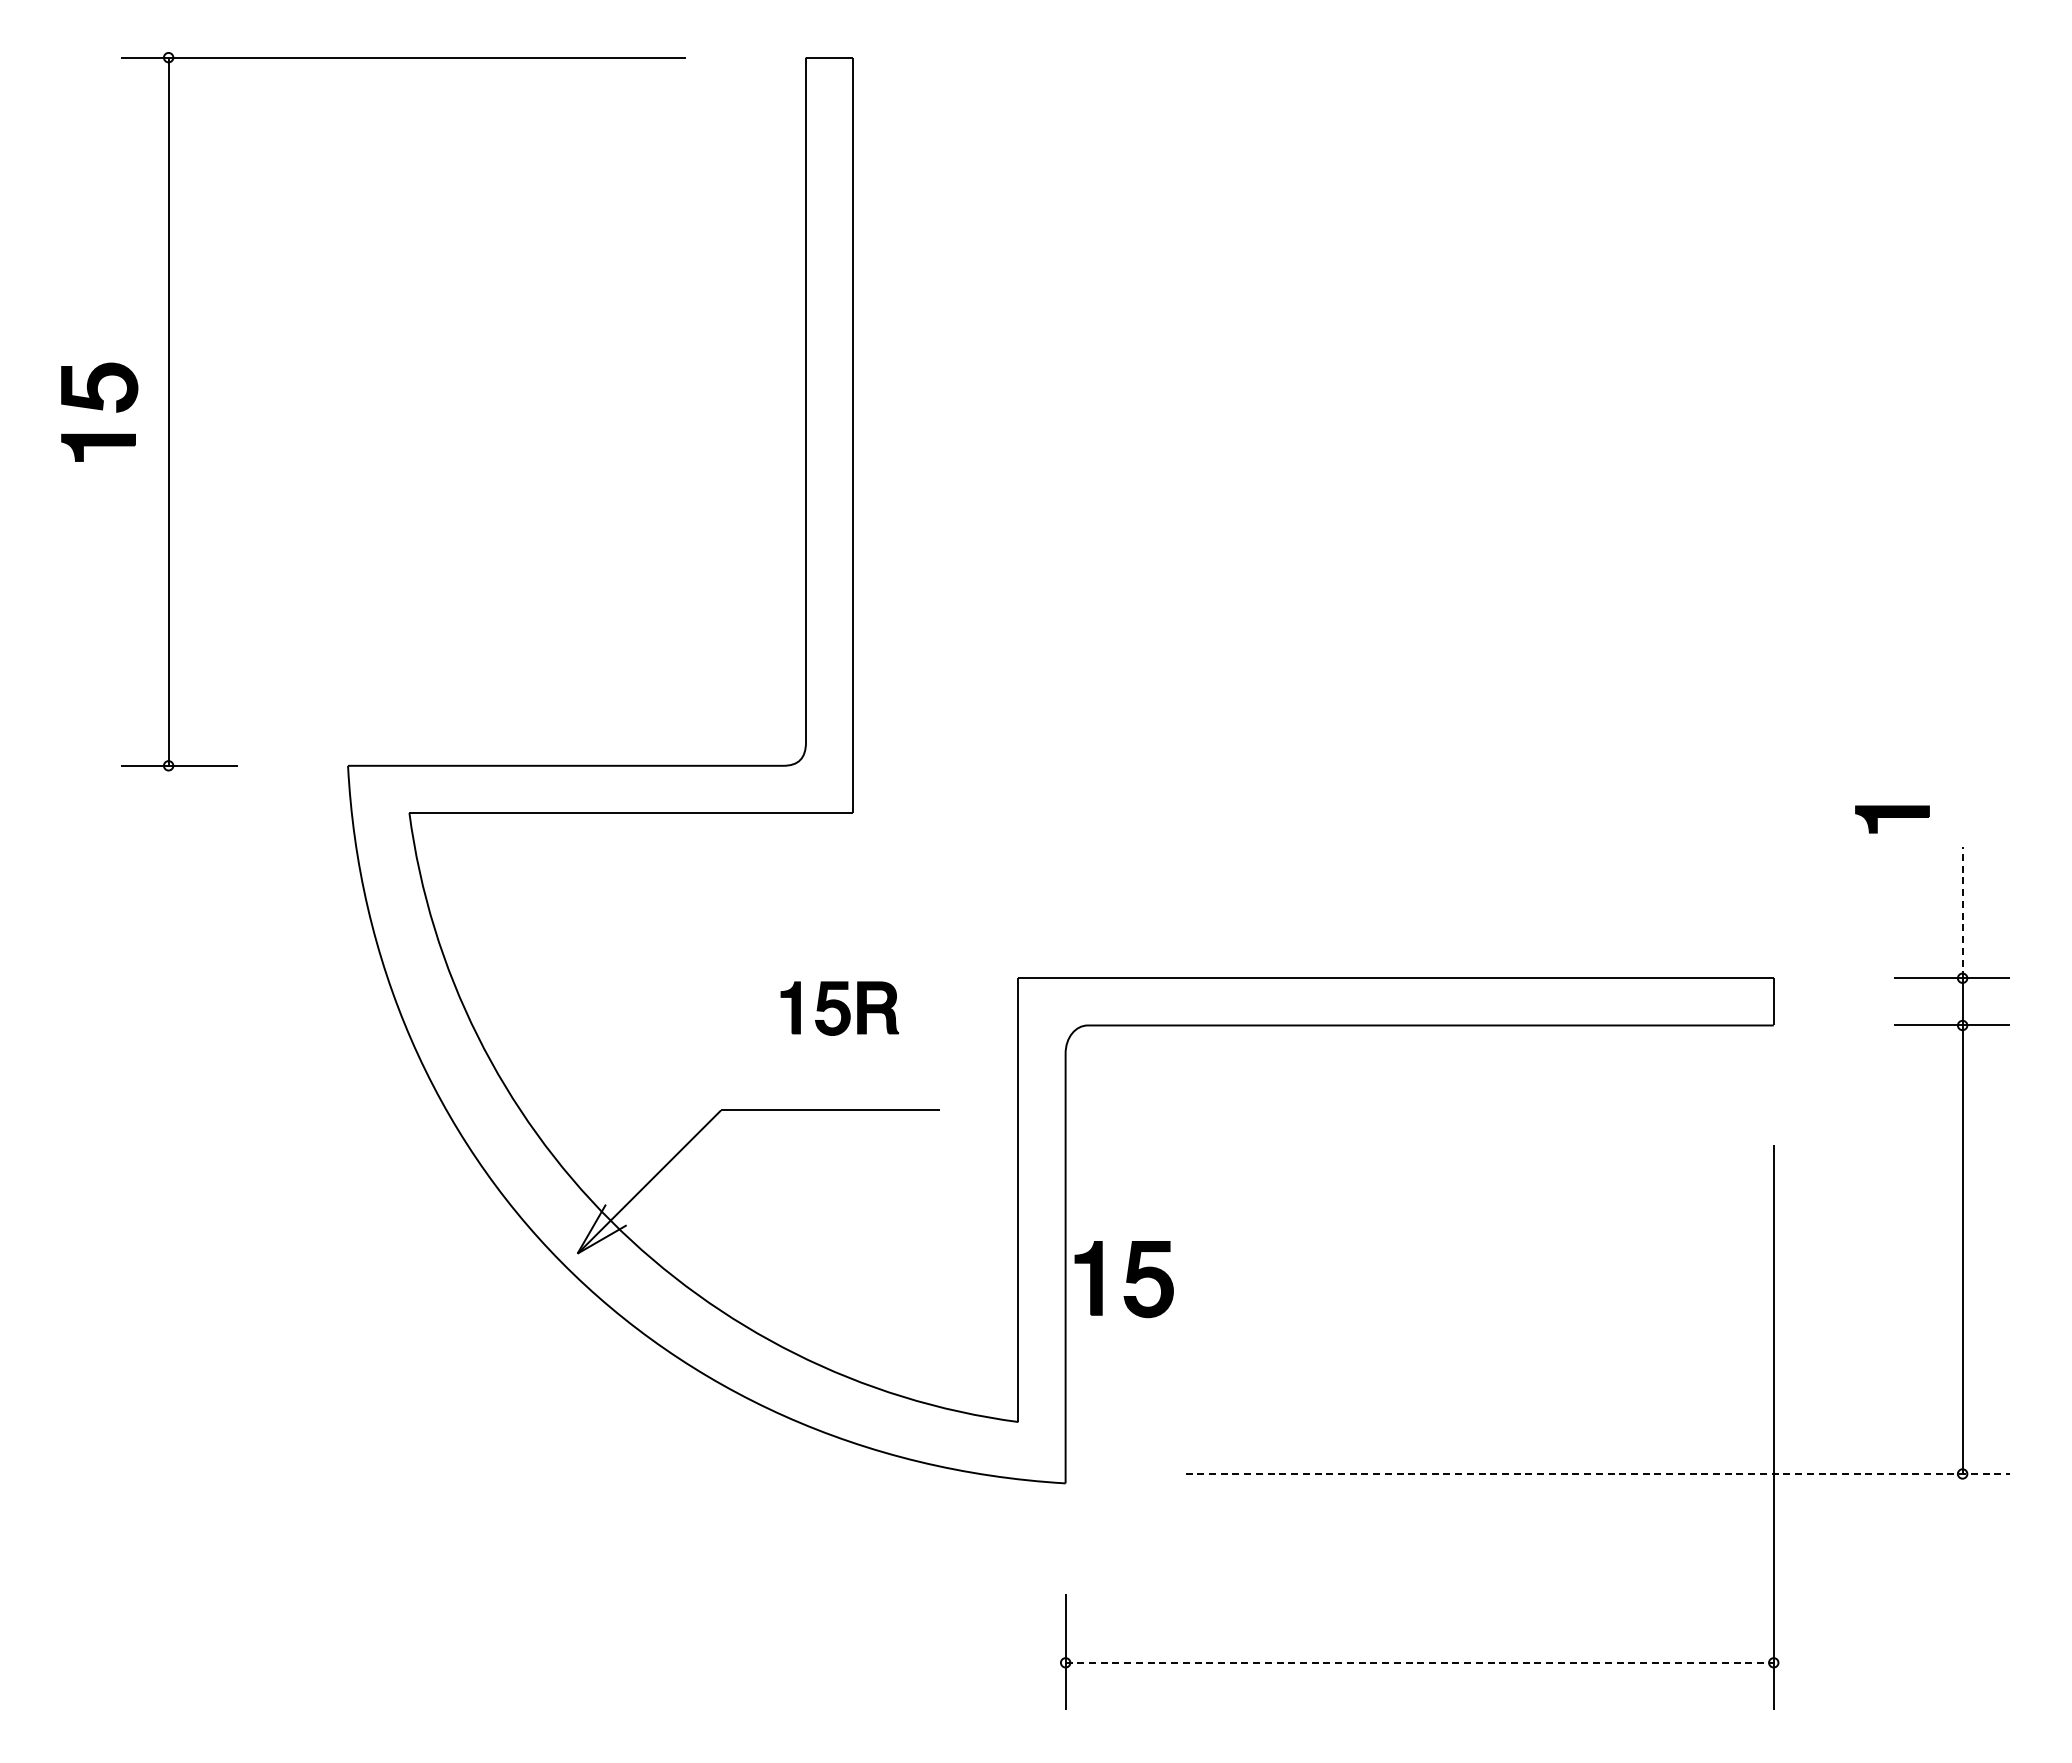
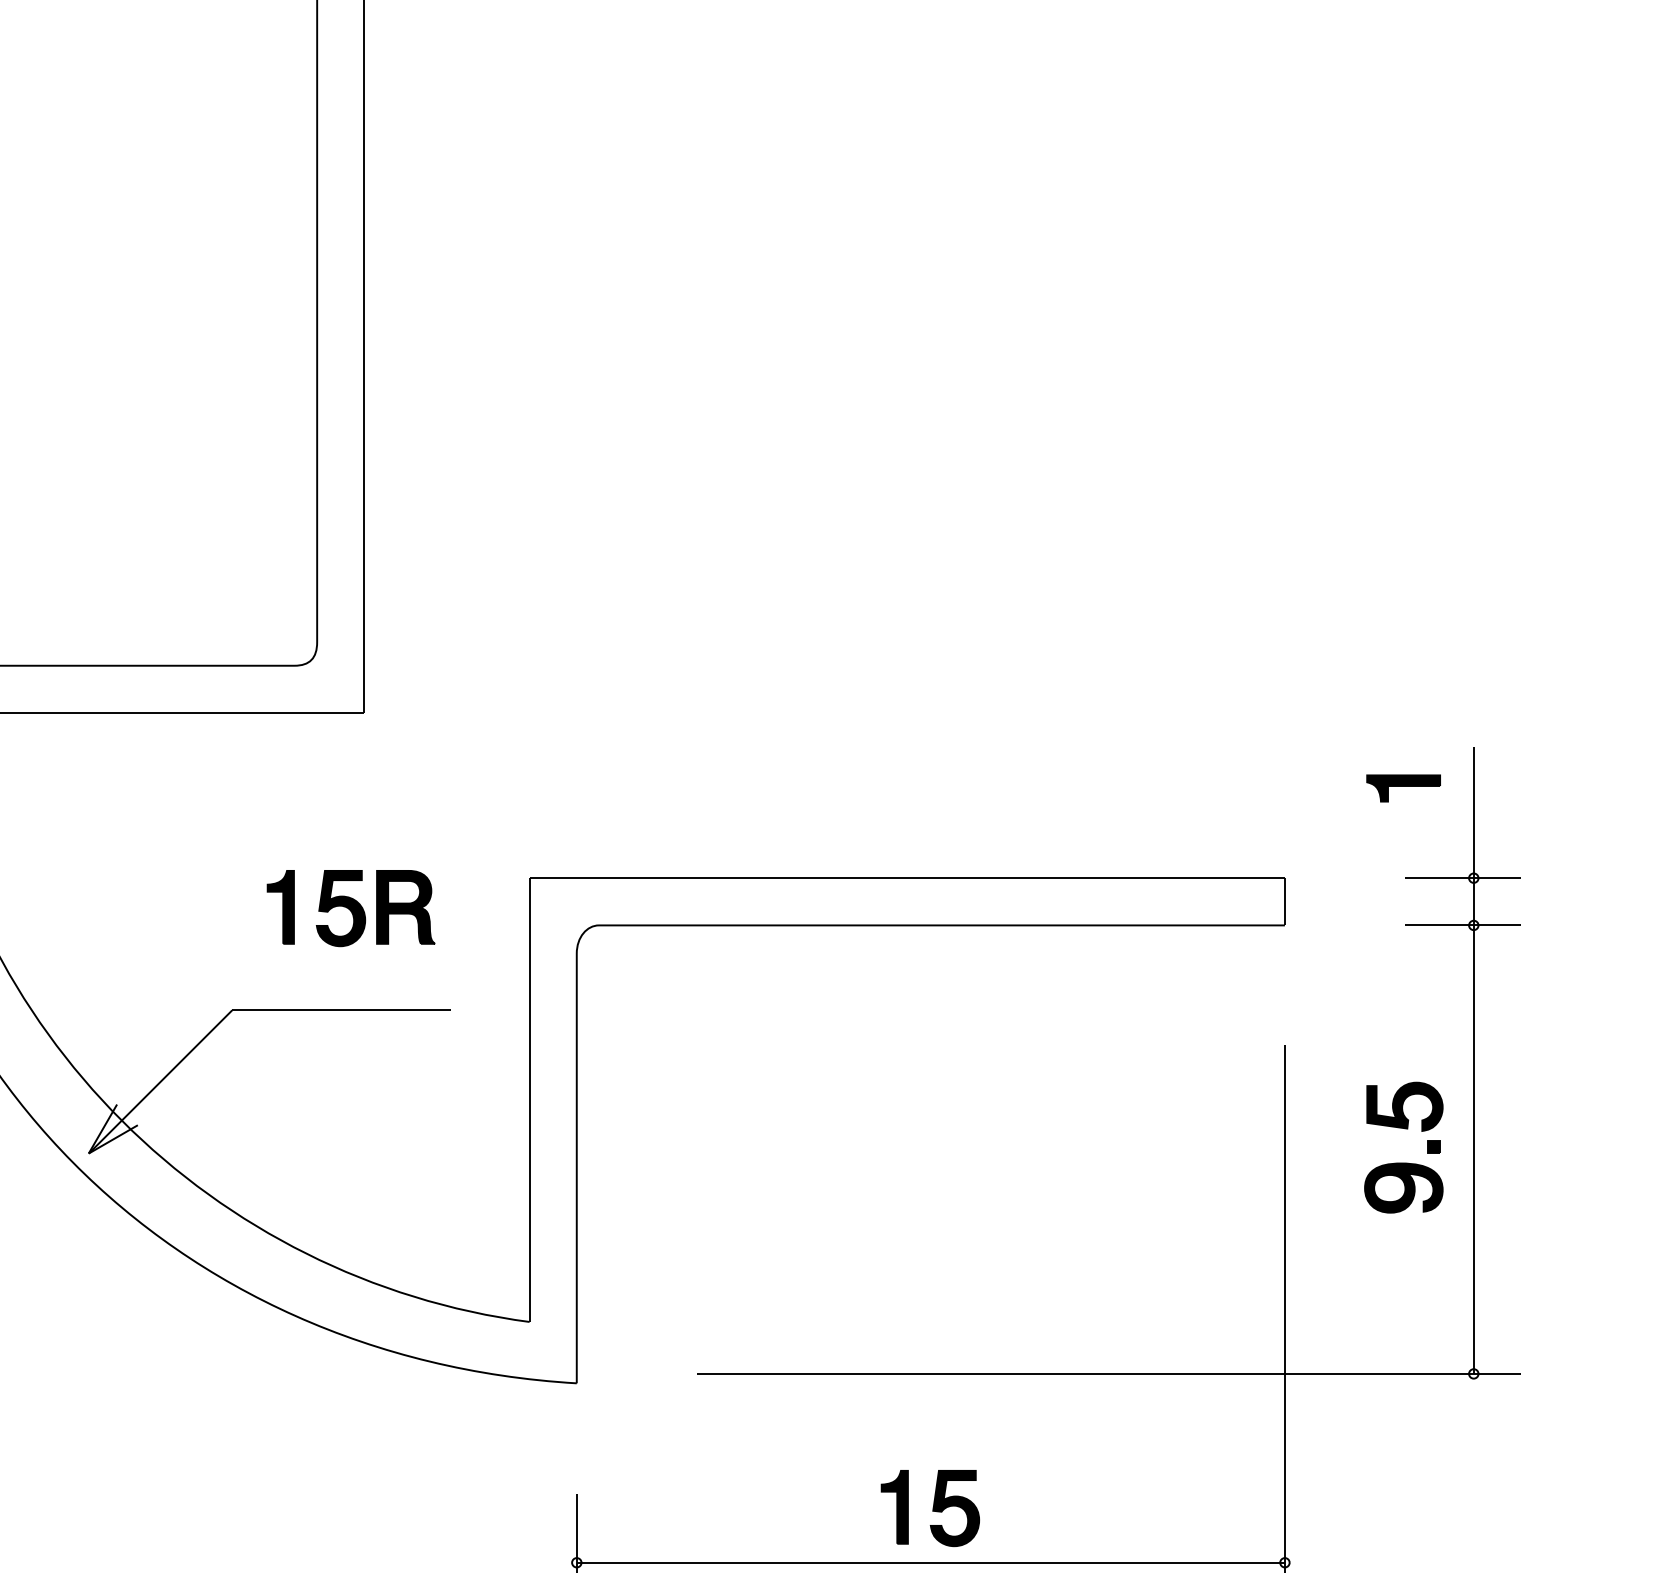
part: (1892, 819) -> (1403, 788), moved
line: (1962, 912) -> (1473, 812), dashed -> solid
part: (839, 1008) -> (350, 908), size x1.43
part: (1892, 1262) -> (1403, 1162), added
part: (1123, 1279) -> (929, 1508), moved
line: (1598, 1473) -> (1109, 1373), dashed -> solid
line: (1420, 1662) -> (931, 1562), dashed -> solid

